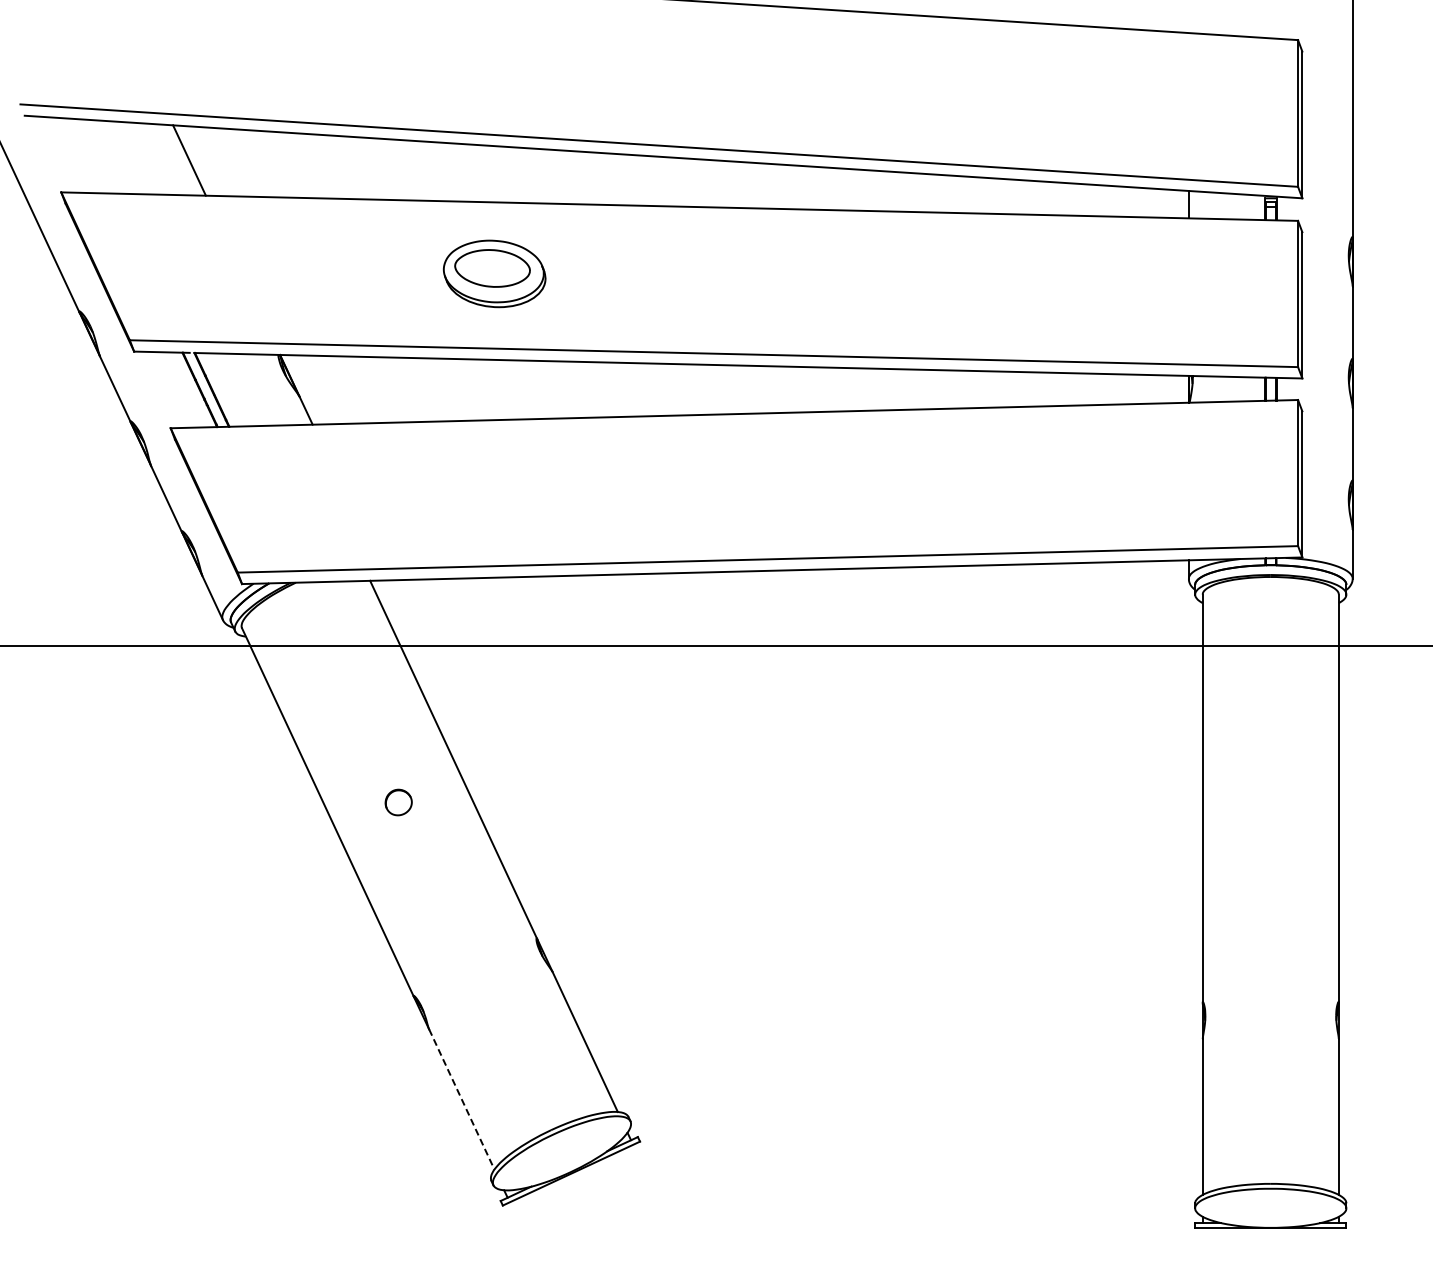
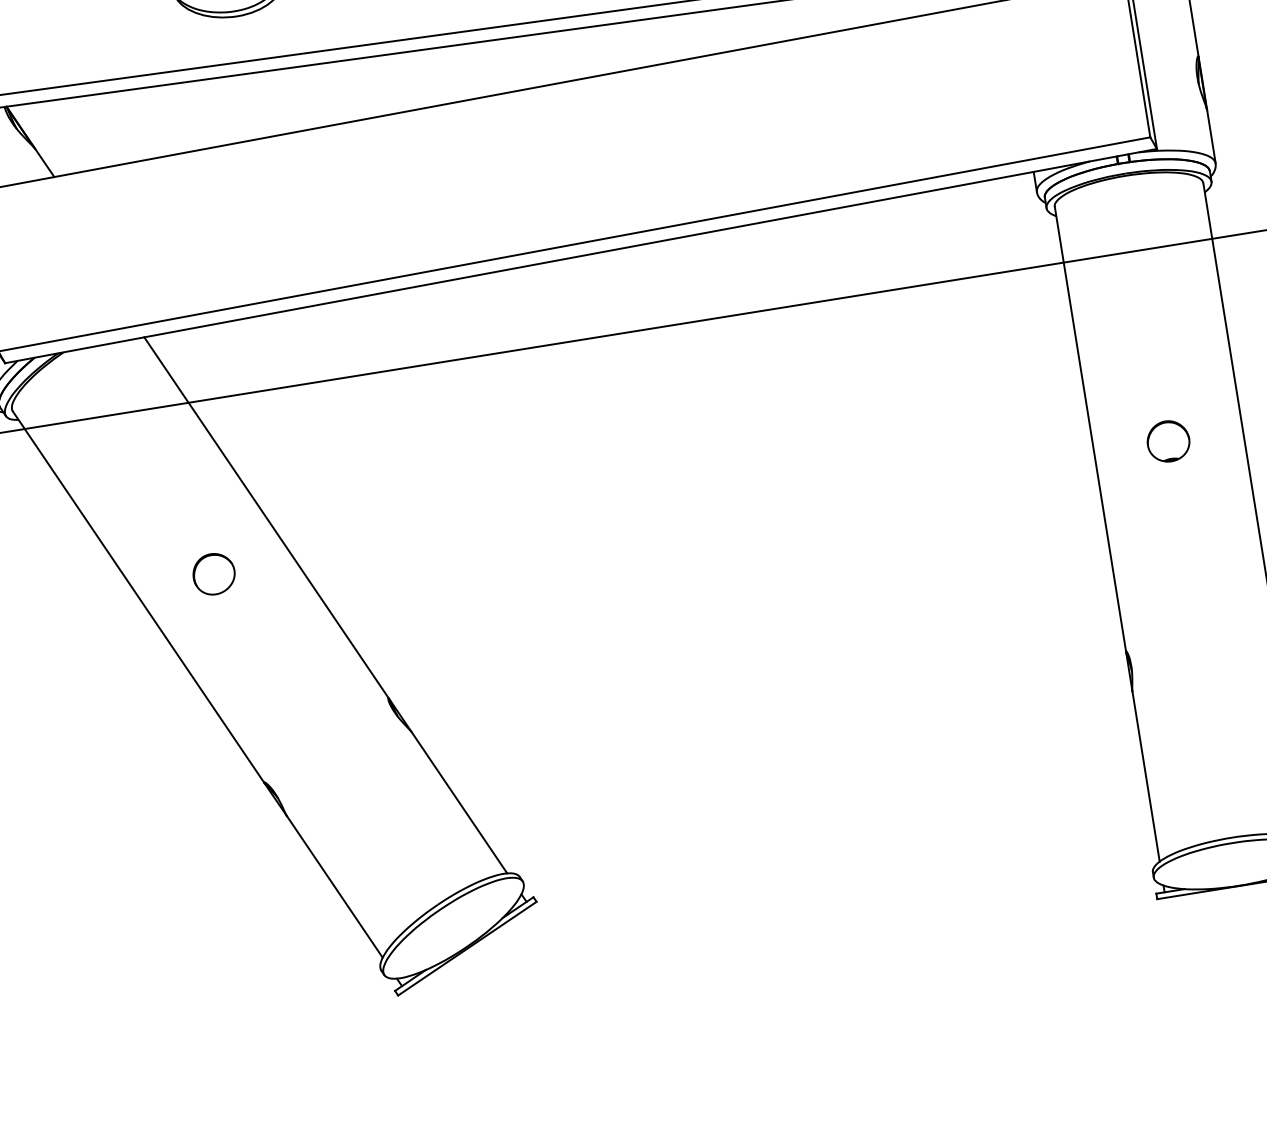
part: (398, 802) -> (213, 574), size x1.43
part: (1270, 820) -> (1168, 441), added
line: (462, 1099) -> (335, 886), dashed -> solid

